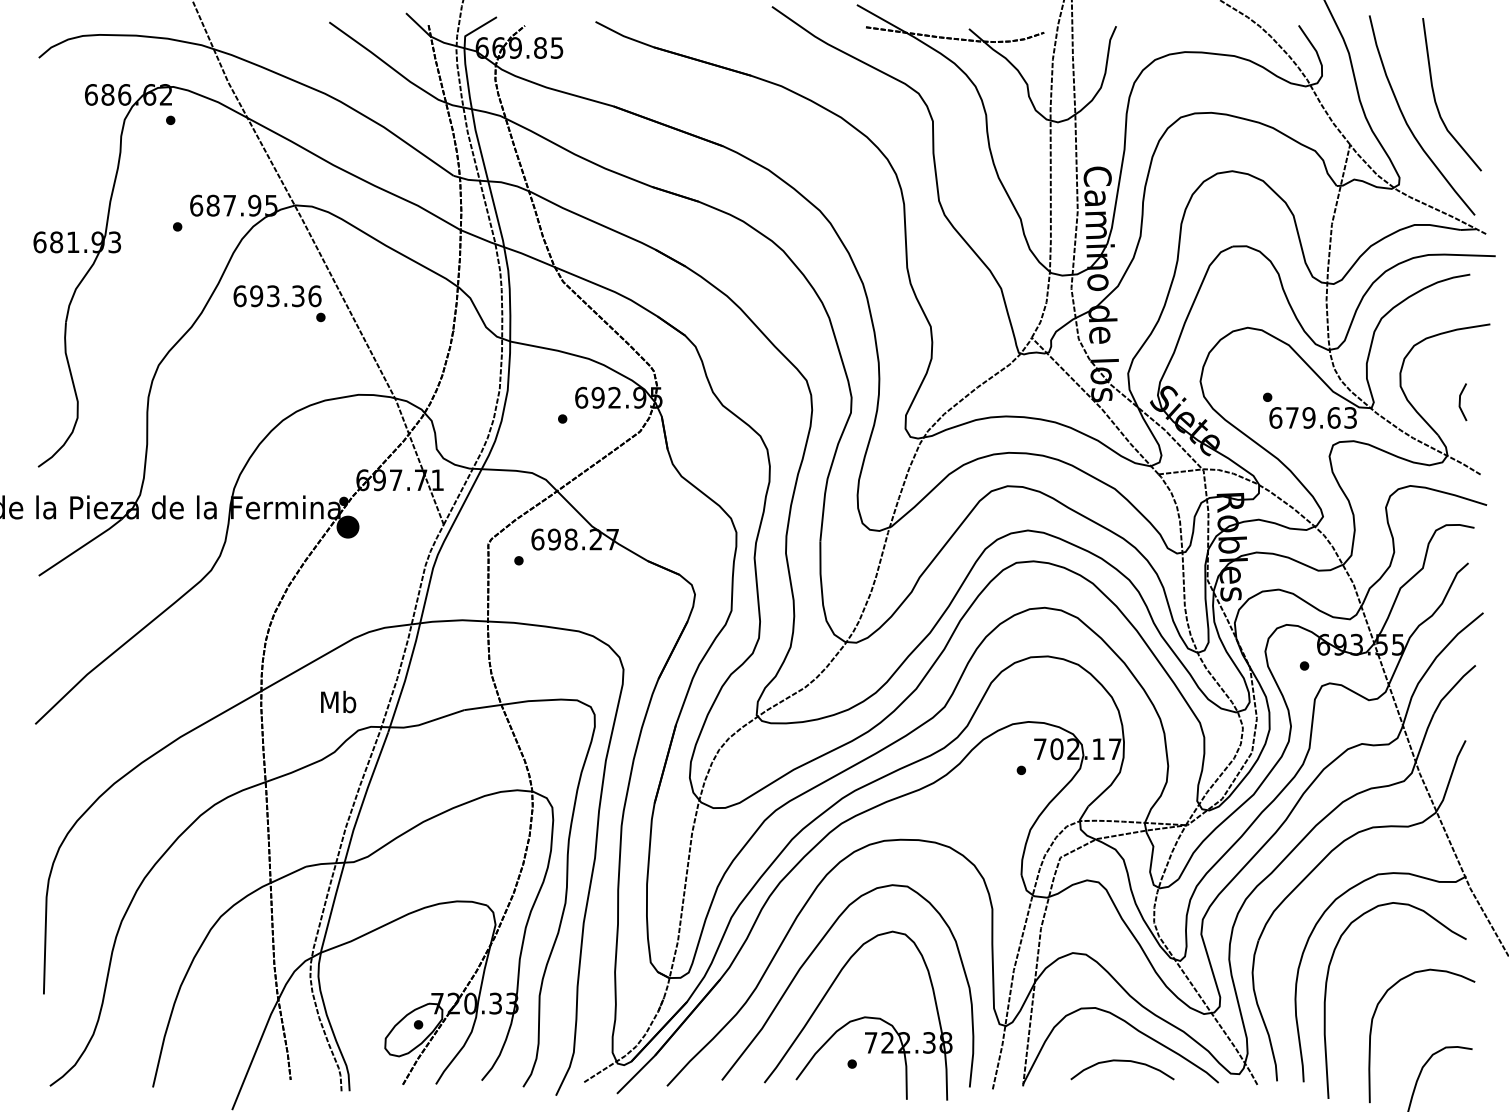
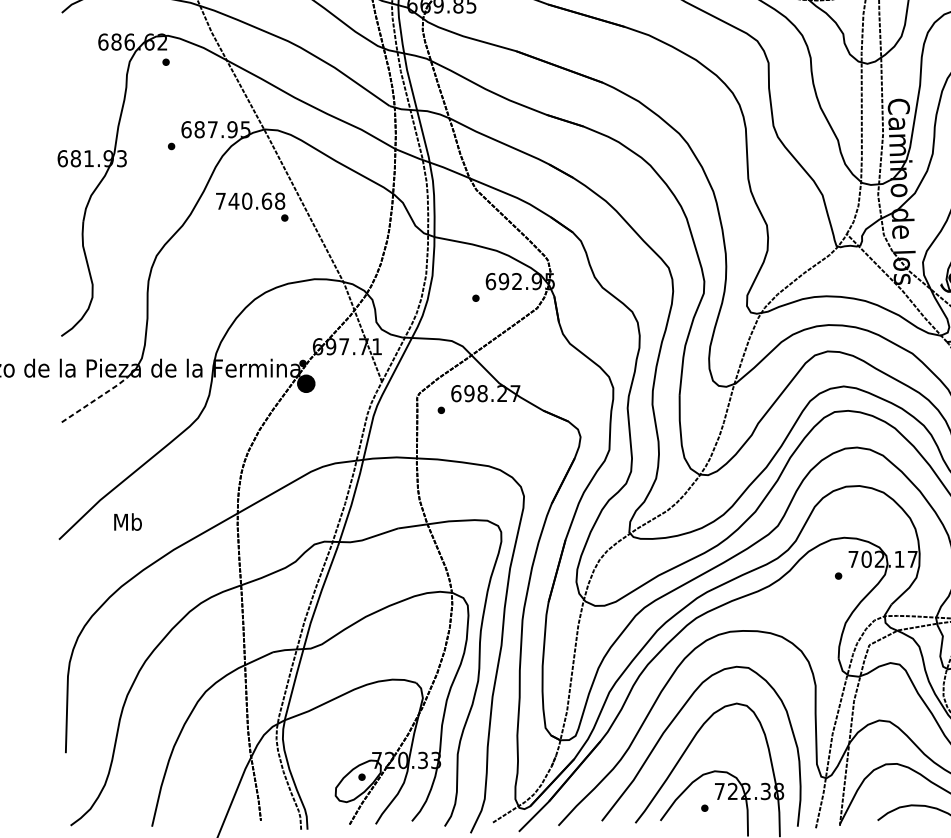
text: (277, 296) -> (250, 201), 693.36 -> 740.68
line: (81, 547) -> (95, 399), solid -> dashed
text: (338, 701) -> (127, 521), moved

